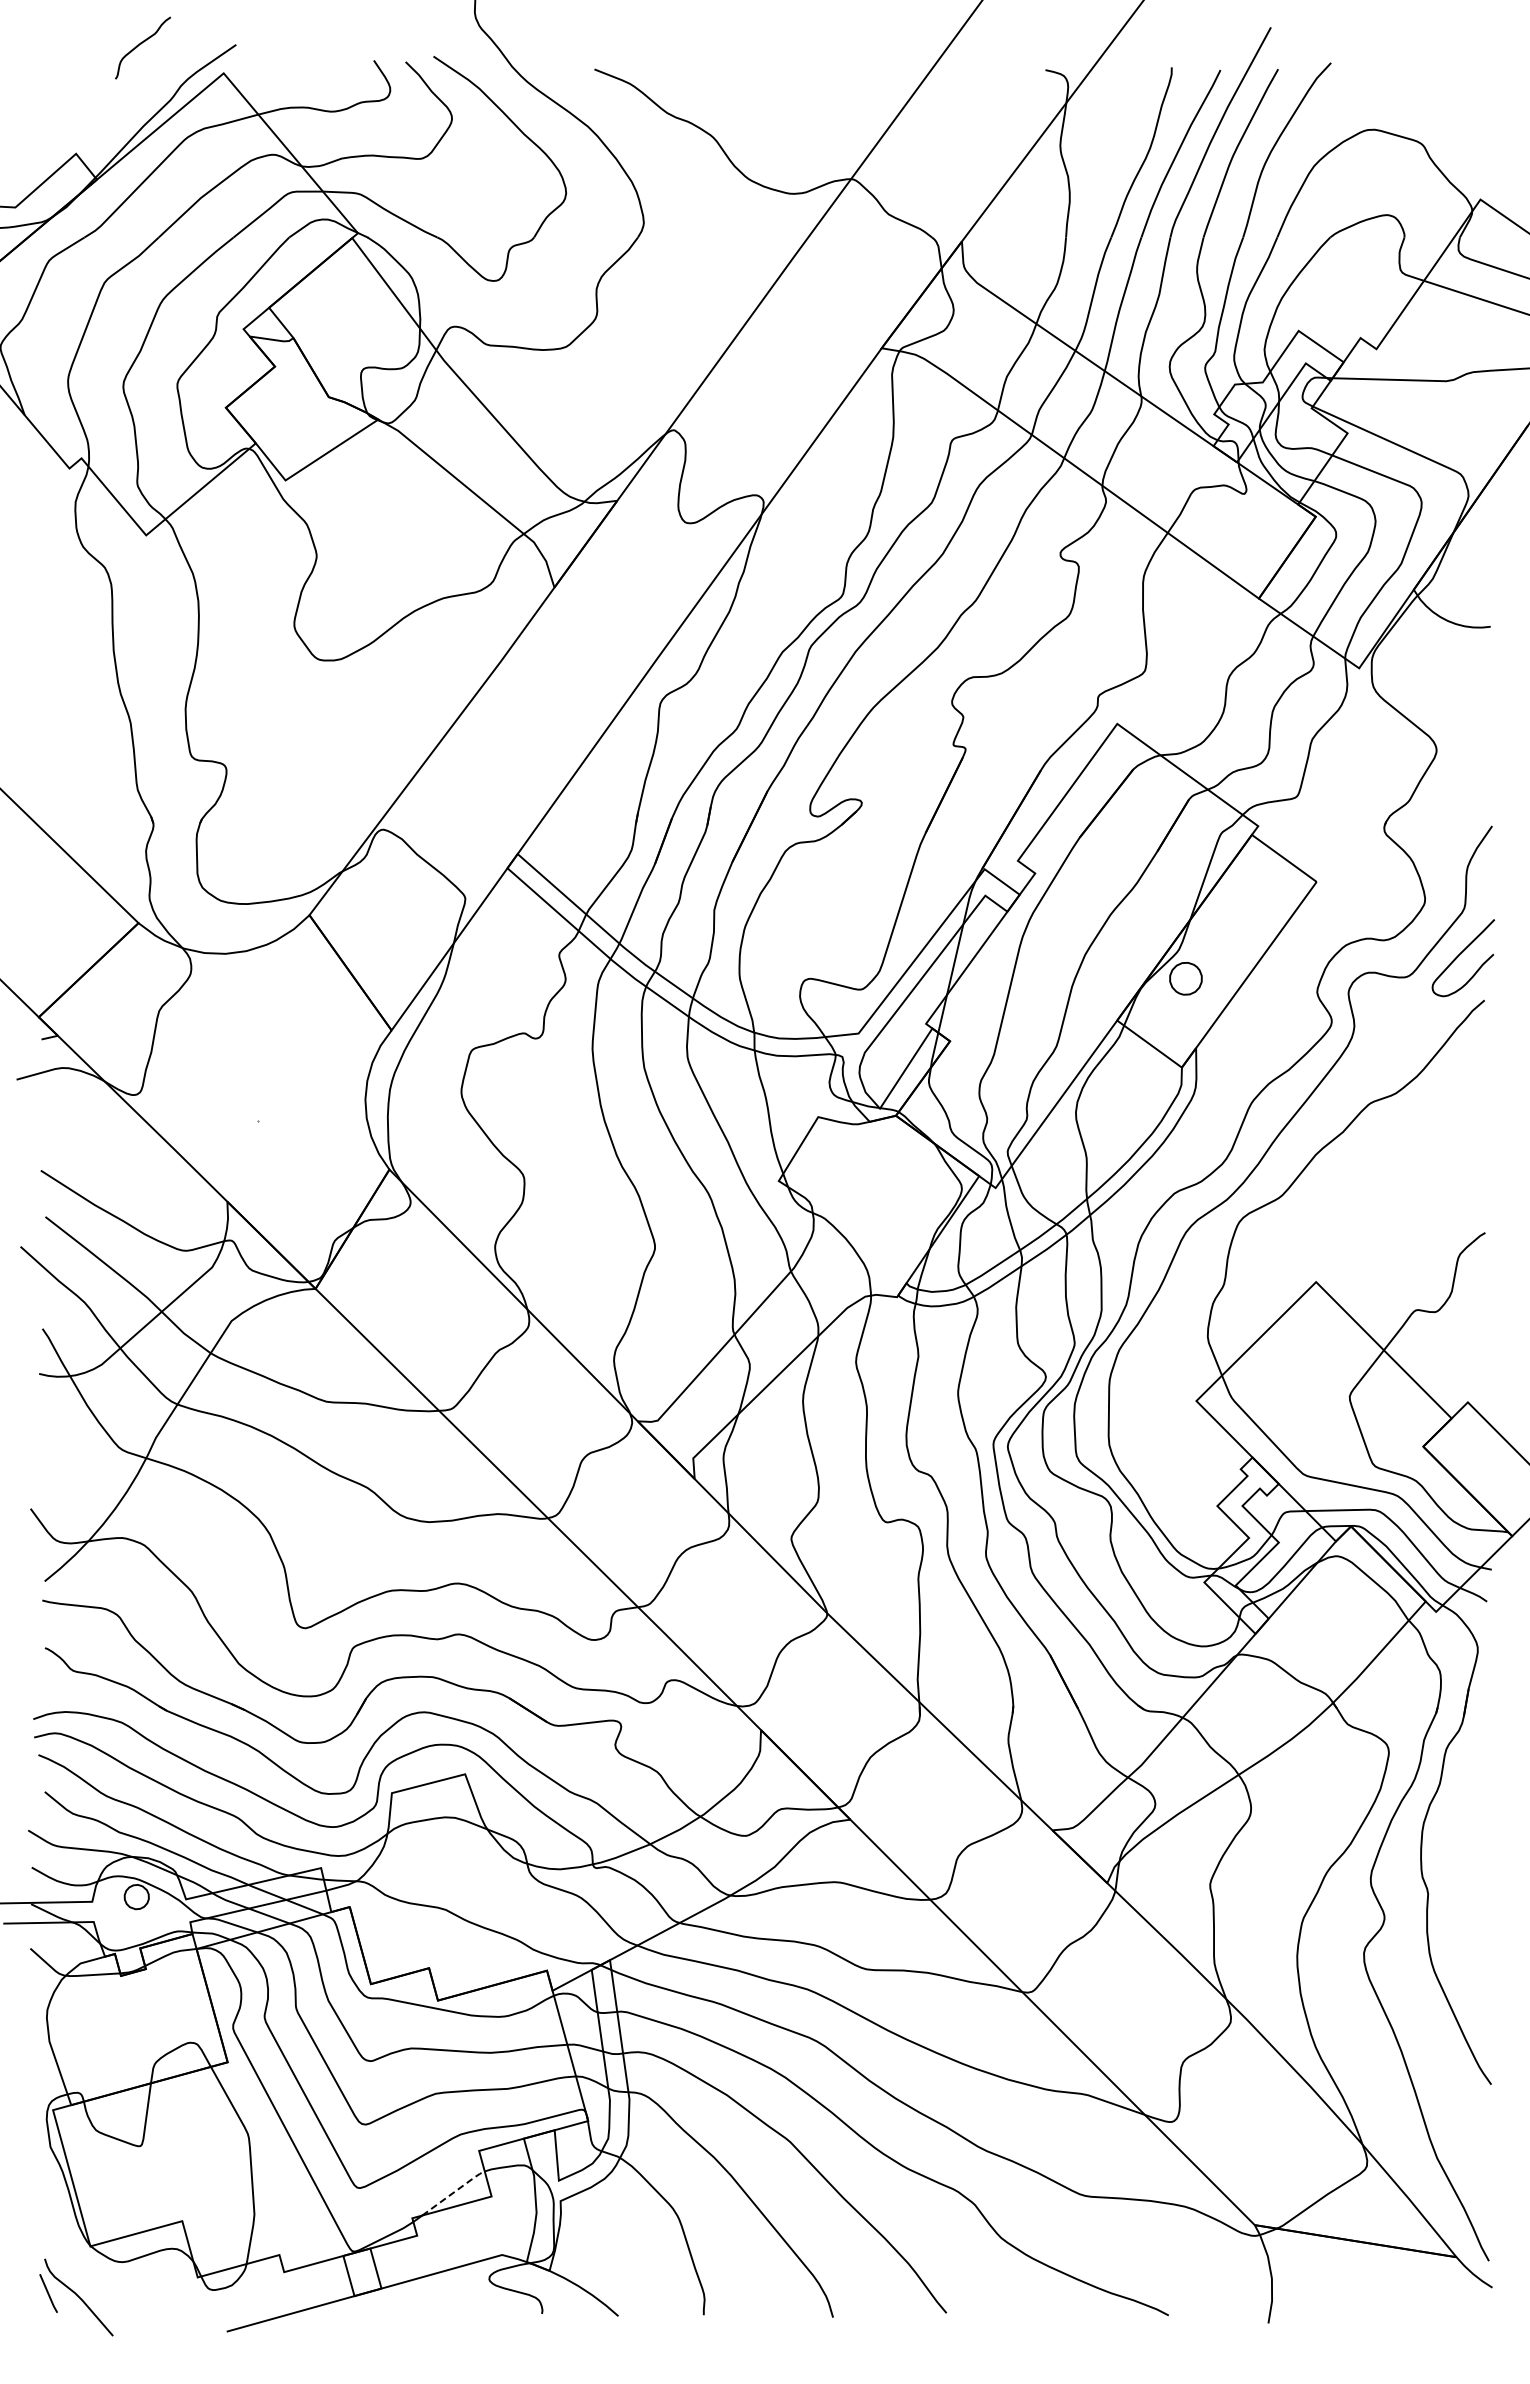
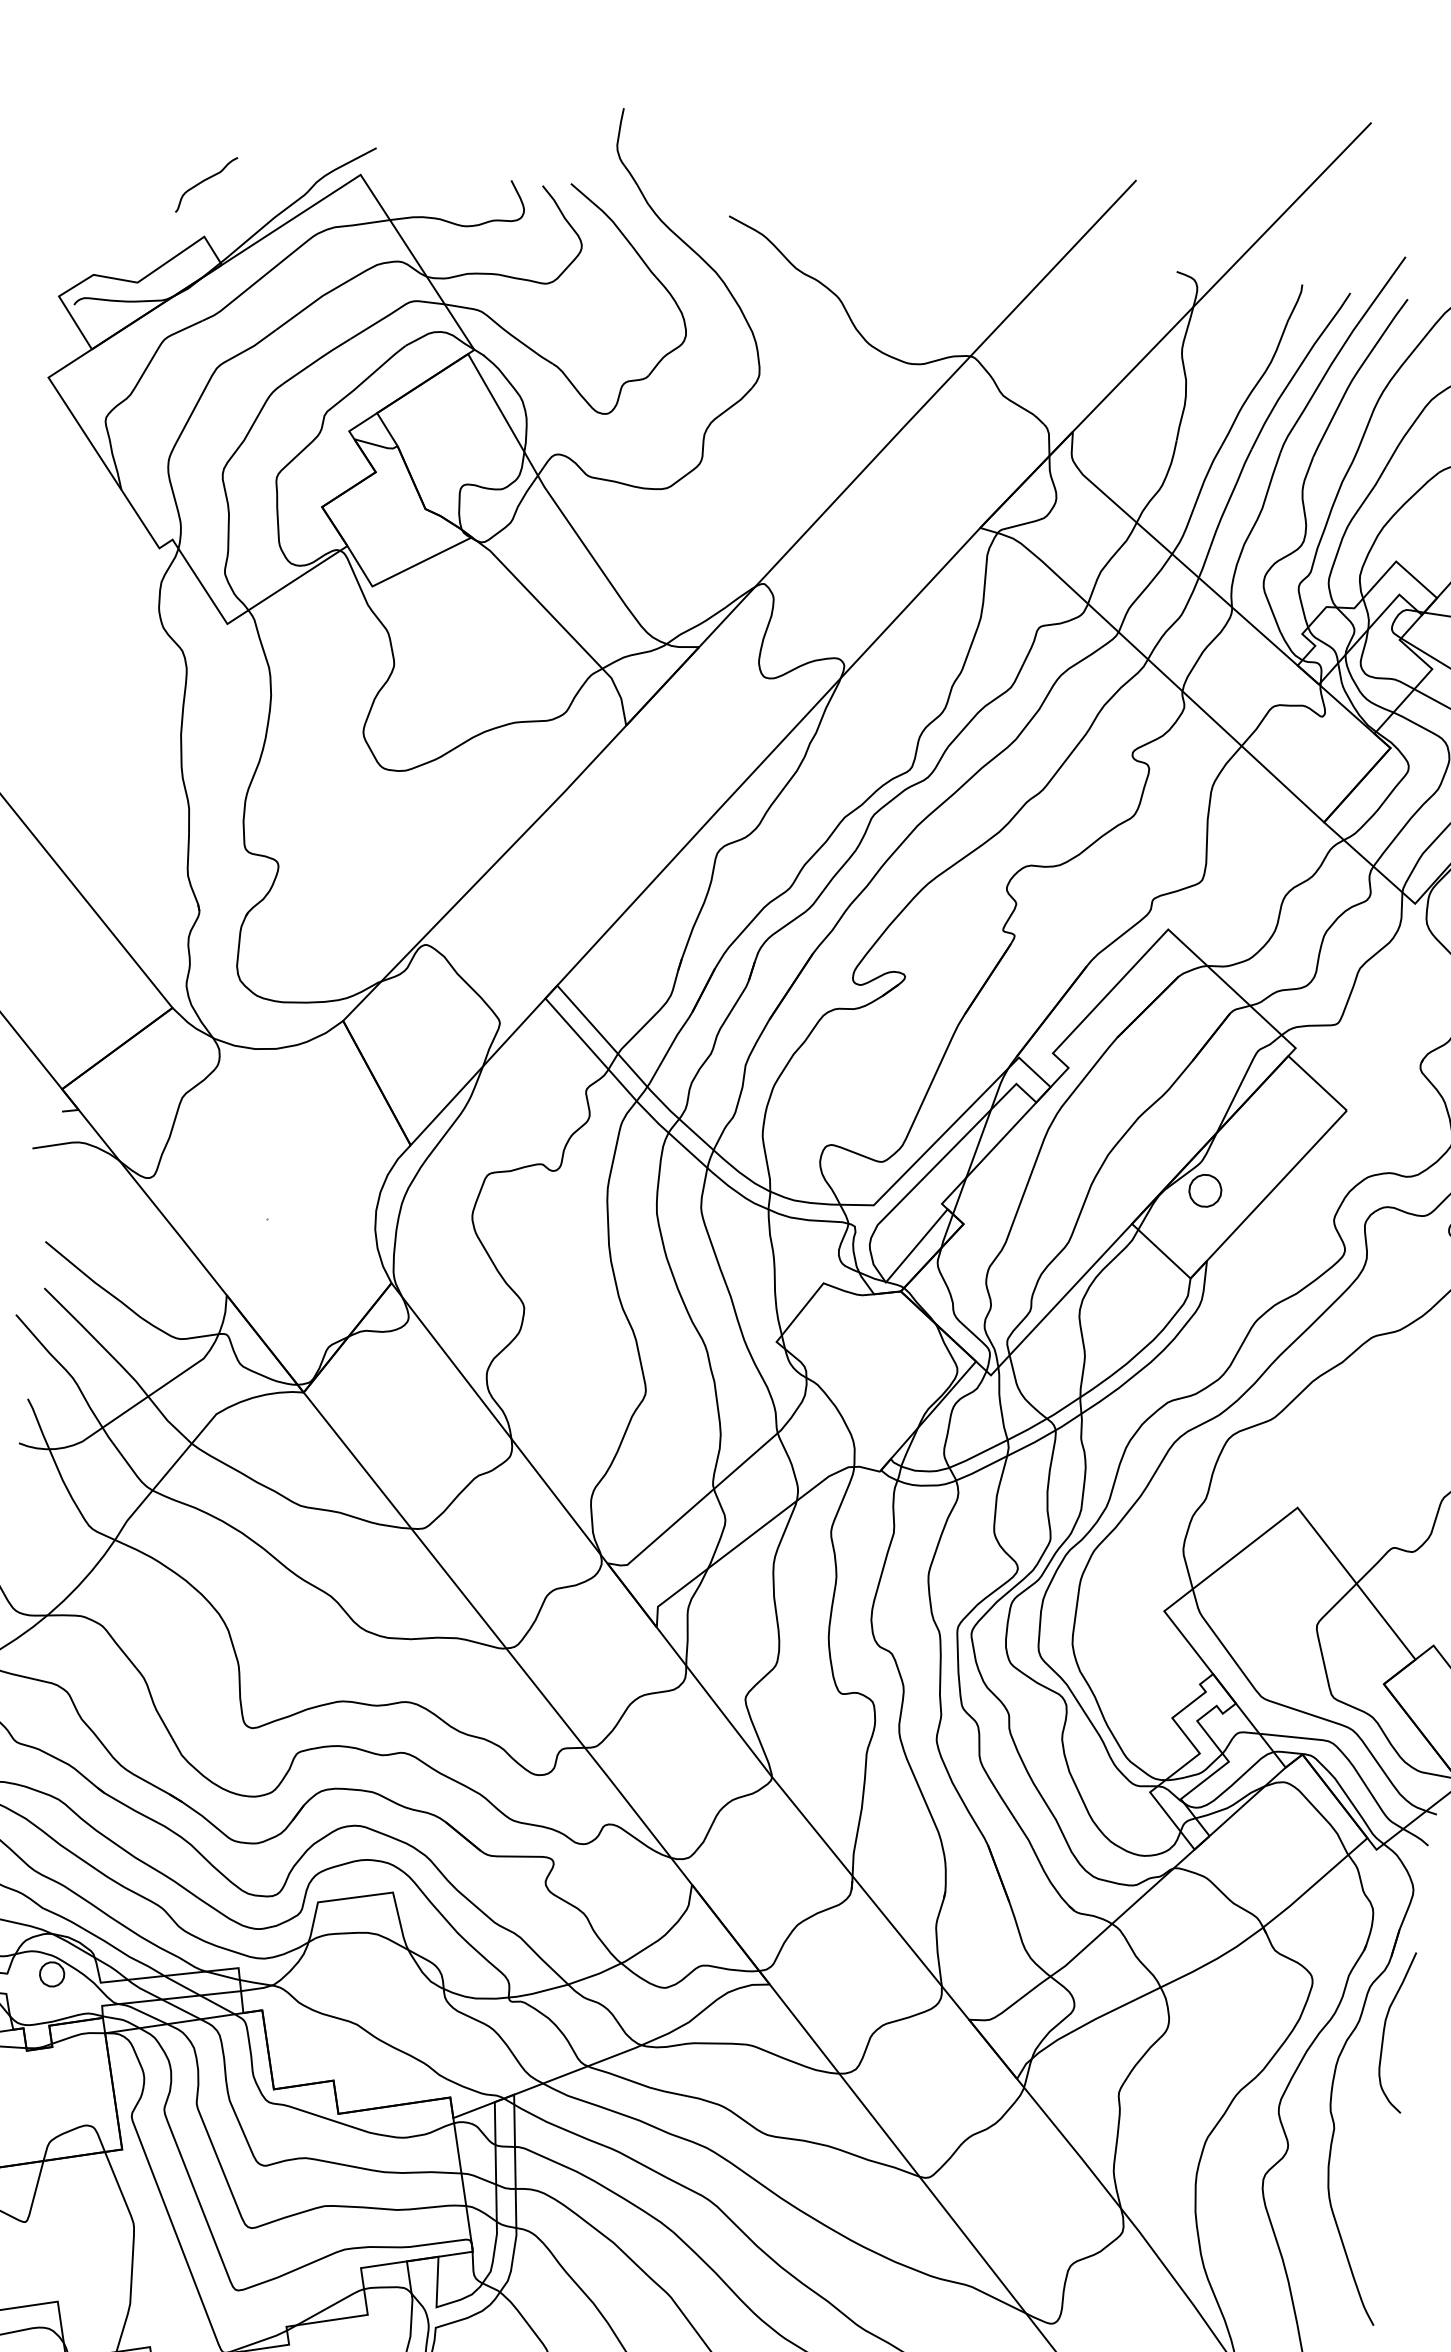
curve: (141, 44) -> (205, 181), moved
curve: (1466, 1789) -> (1385, 2029), added
line: (454, 2191) -> (331, 2305), dashed -> solid

